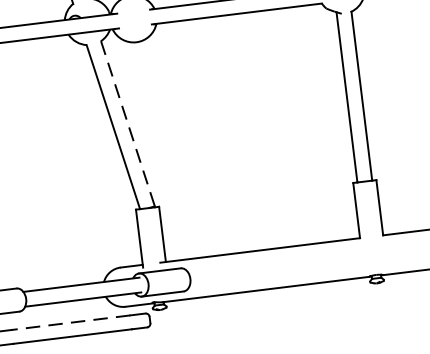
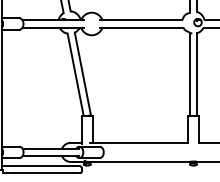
line: (127, 124) -> (82, 74), dashed -> solid
line: (70, 322) -> (43, 166), dashed -> solid

